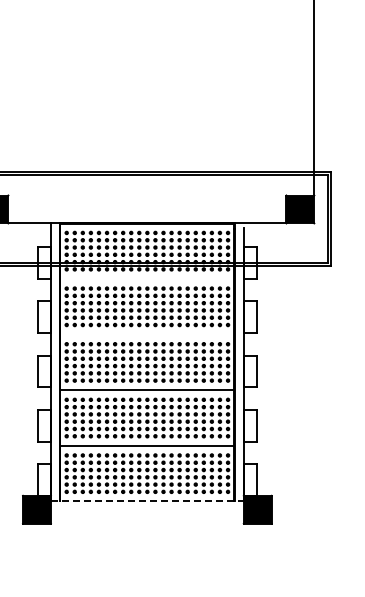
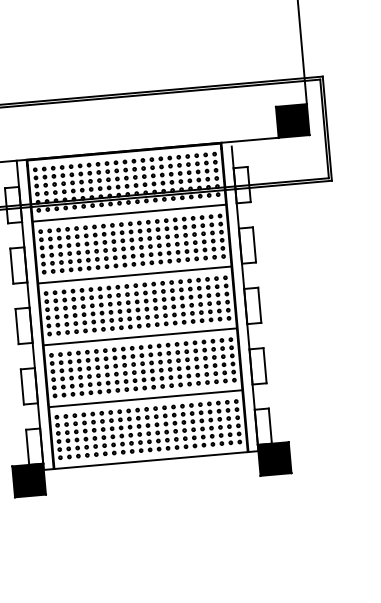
line: (147, 279) -> (129, 213), added
line: (147, 334) -> (134, 274), added
line: (147, 501) -> (151, 460), dashed -> solid

